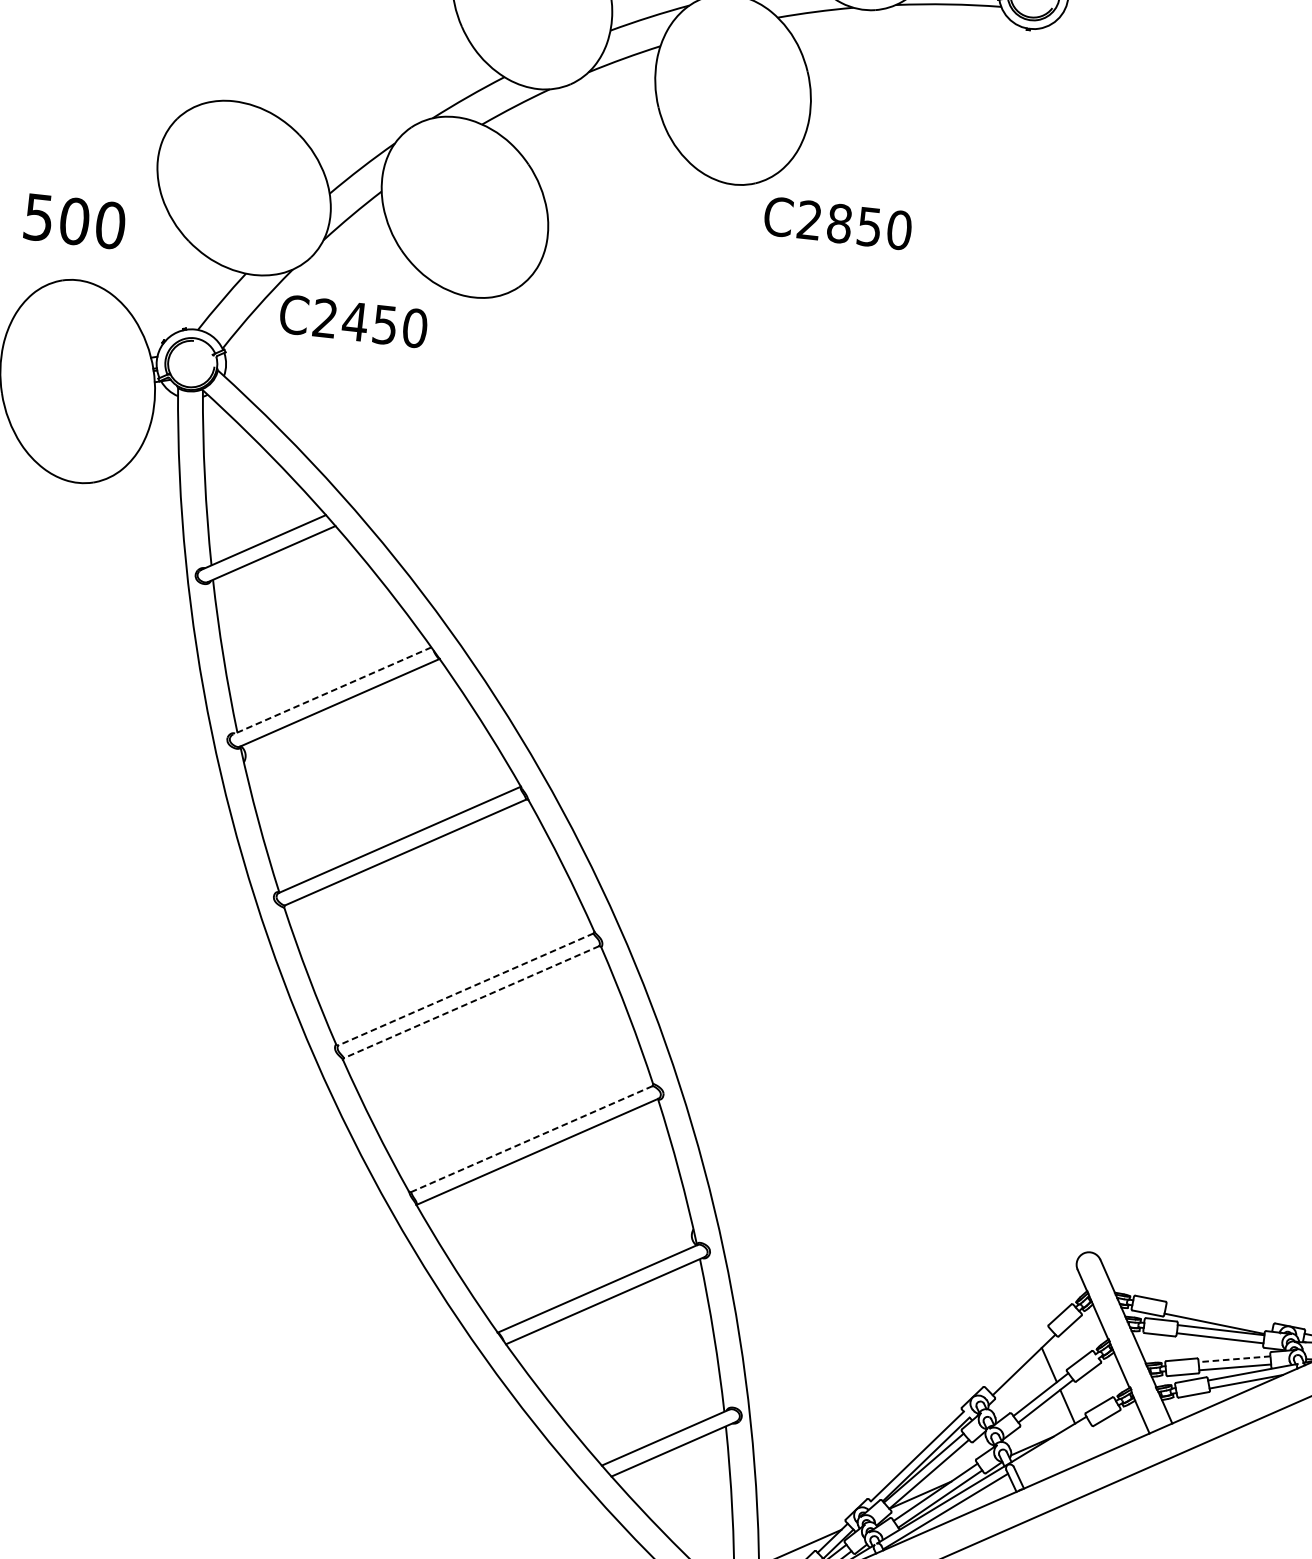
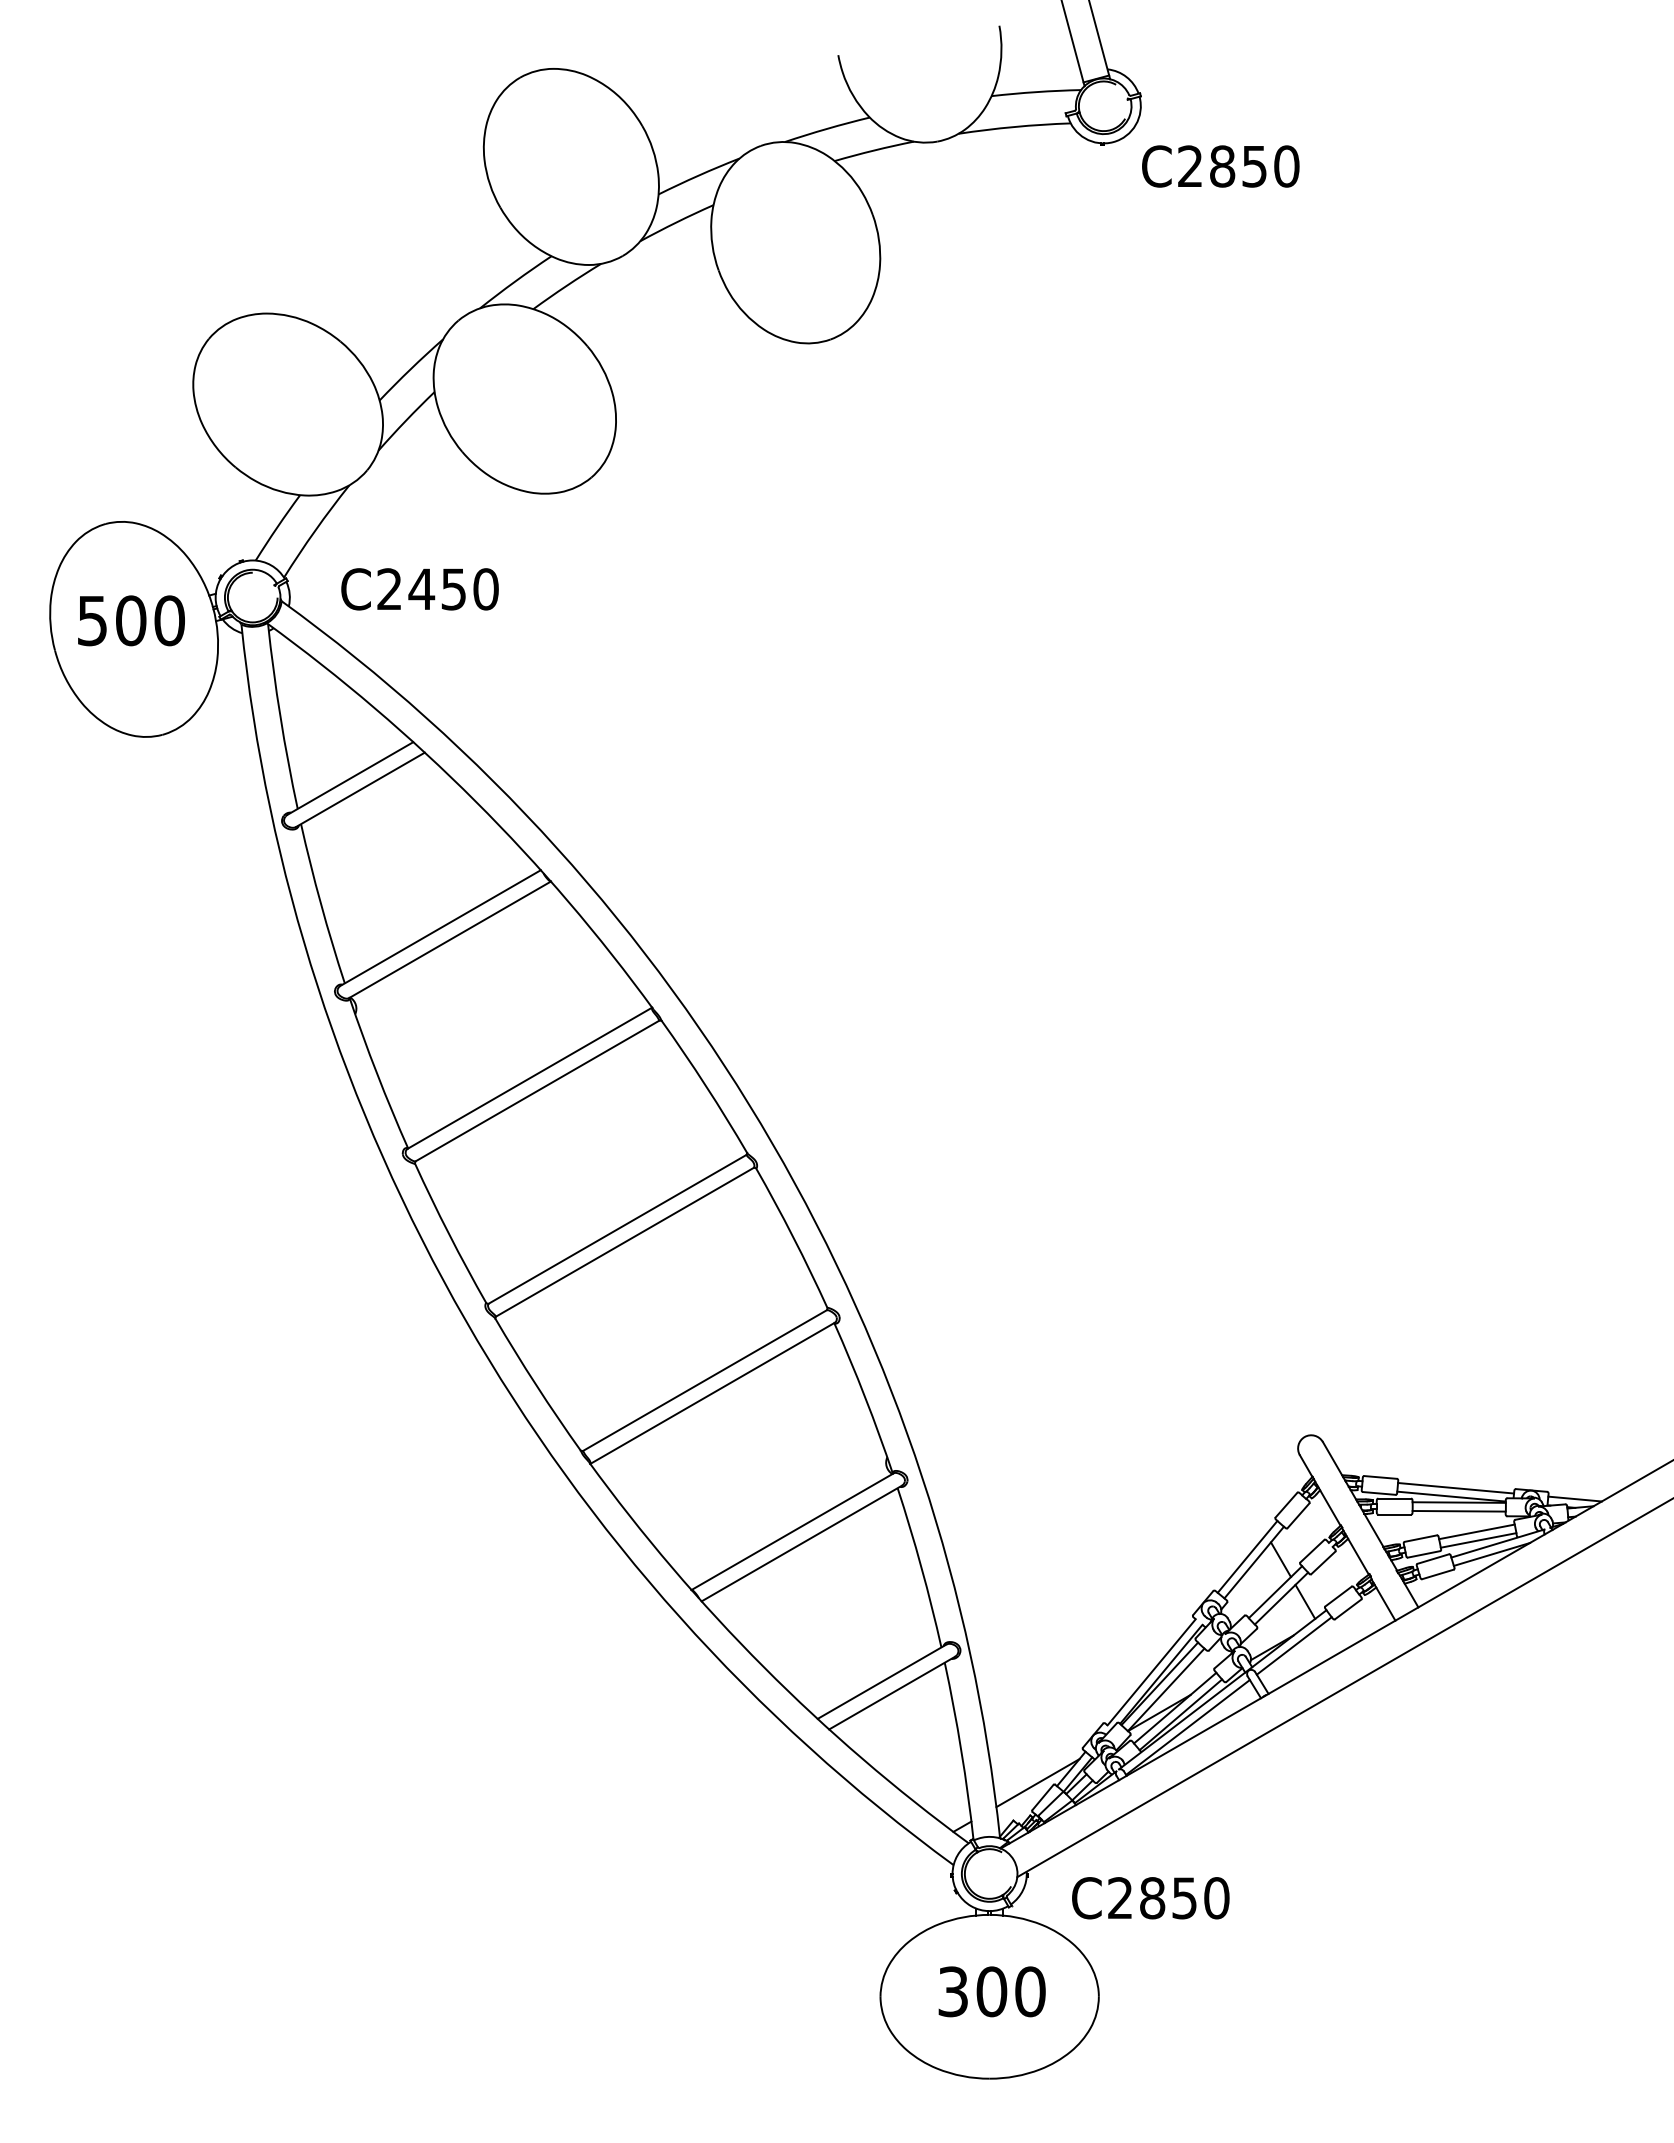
text: (75, 221) -> (131, 620), moved
text: (837, 223) -> (1220, 166), moved
text: (353, 321) -> (419, 589), moved
line: (332, 691) -> (440, 928), dashed -> solid
line: (465, 989) -> (617, 1229), dashed -> solid
line: (471, 1002) -> (624, 1242), dashed -> solid
line: (532, 1139) -> (705, 1380), dashed -> solid
line: (1220, 1315) -> (1456, 1487), added
line: (1018, 1358) -> (1247, 1556), added
line: (1234, 1358) -> (1476, 1531), dashed -> solid
line: (1052, 1446) -> (1293, 1645), added

